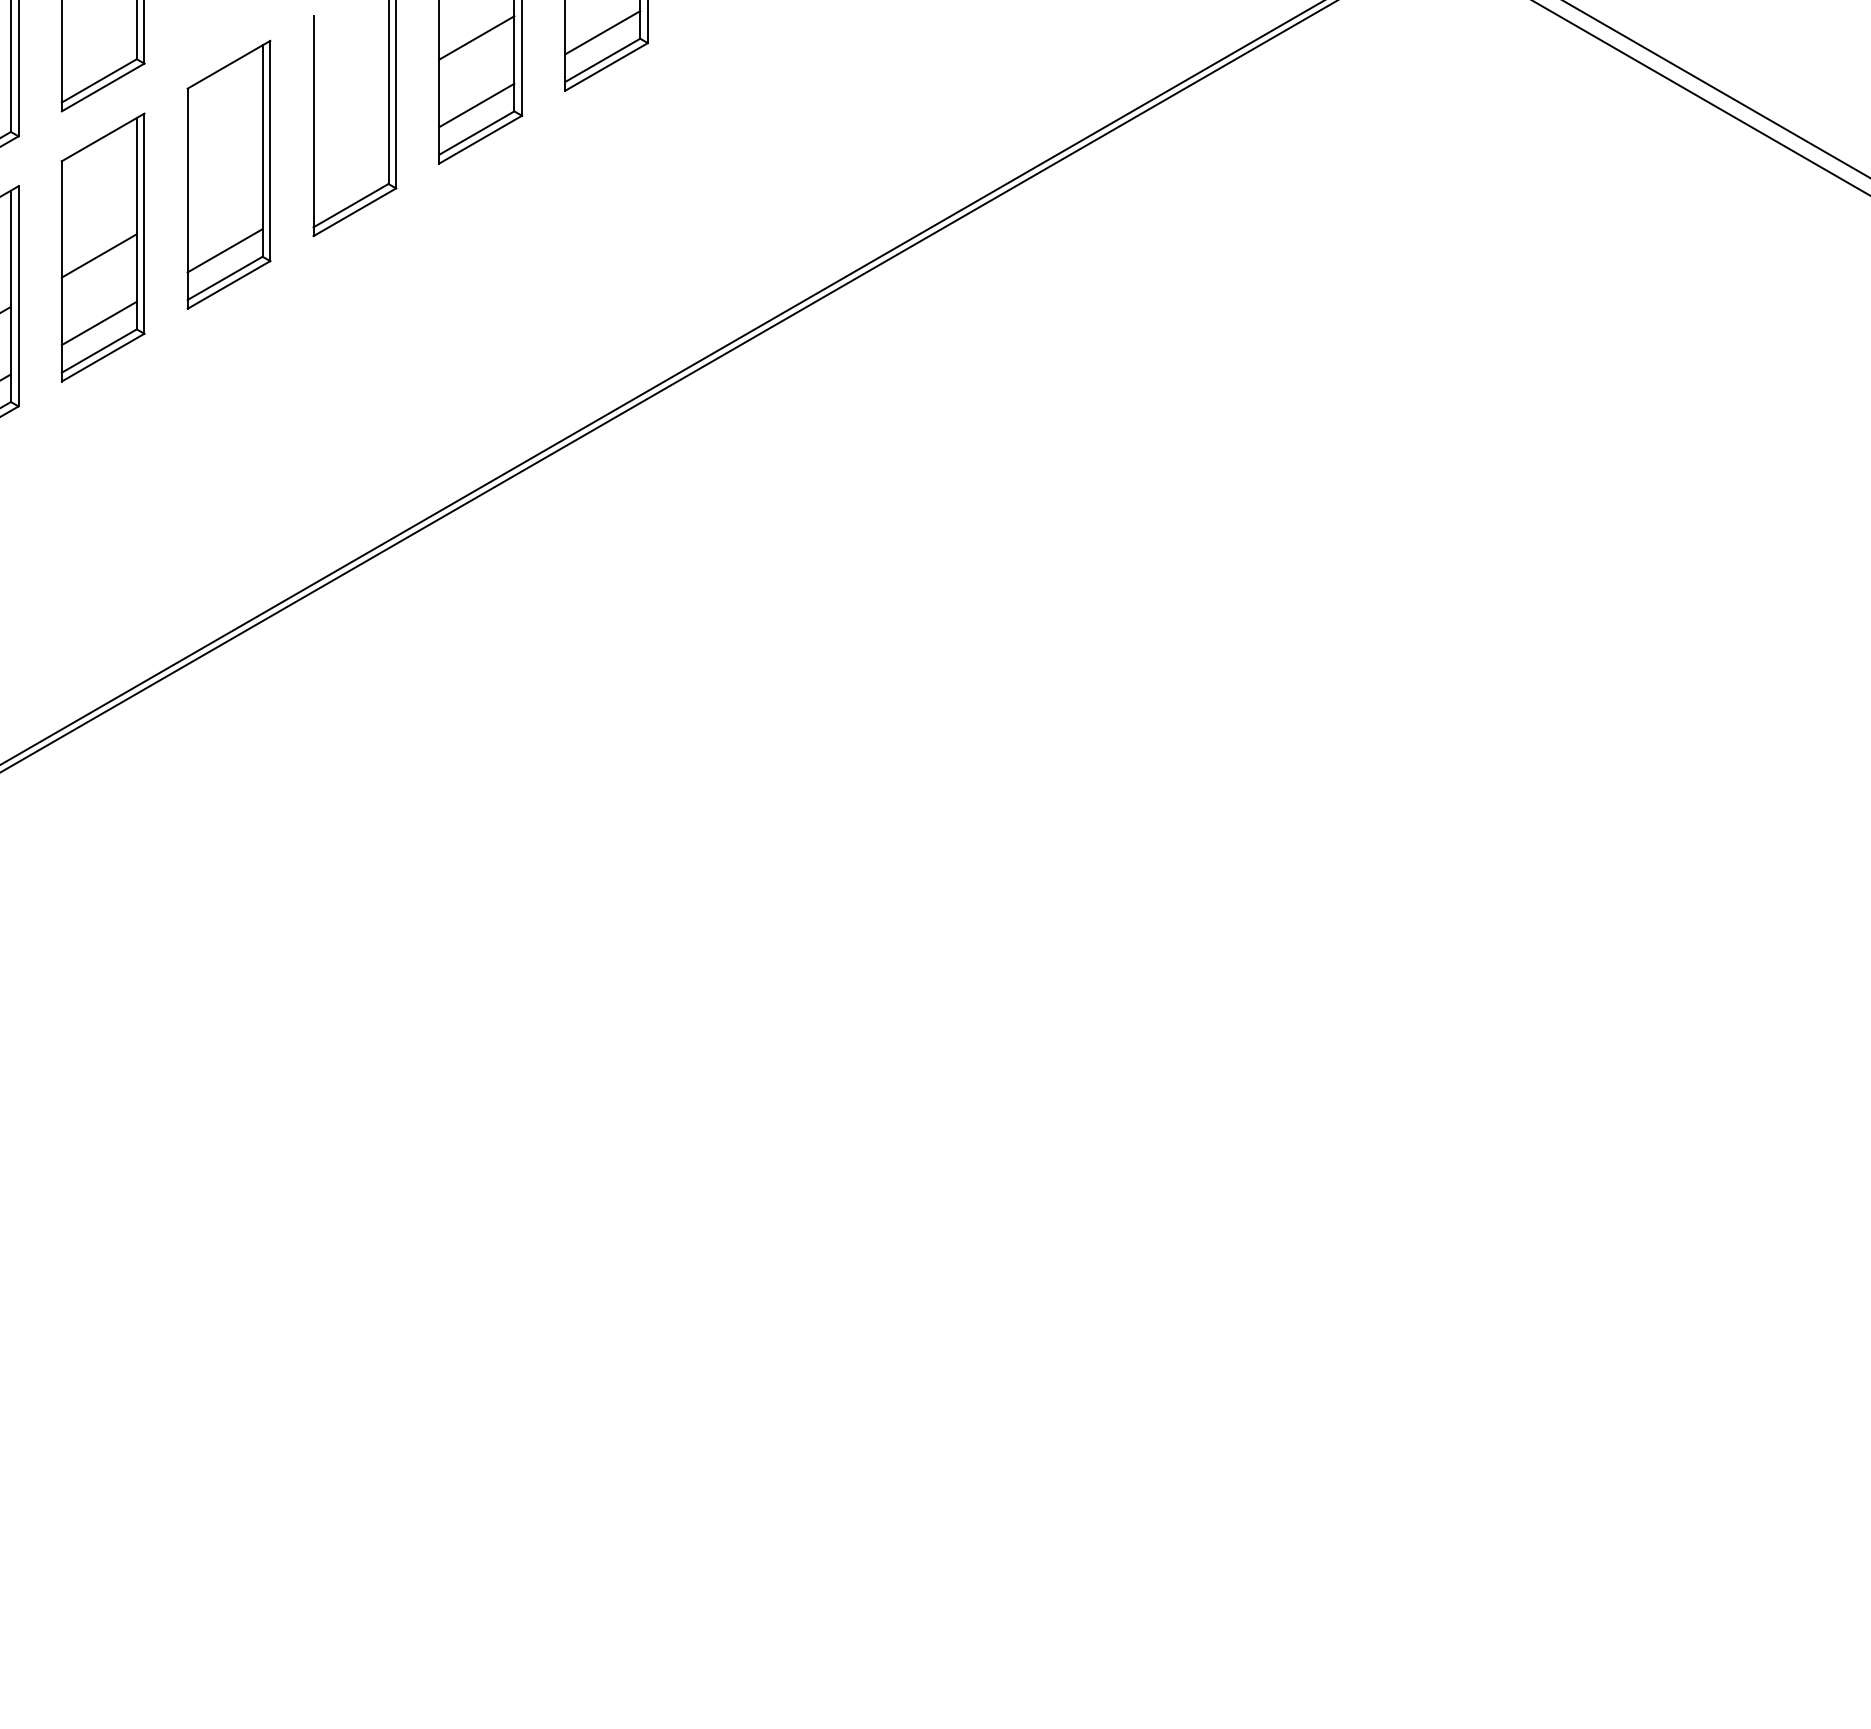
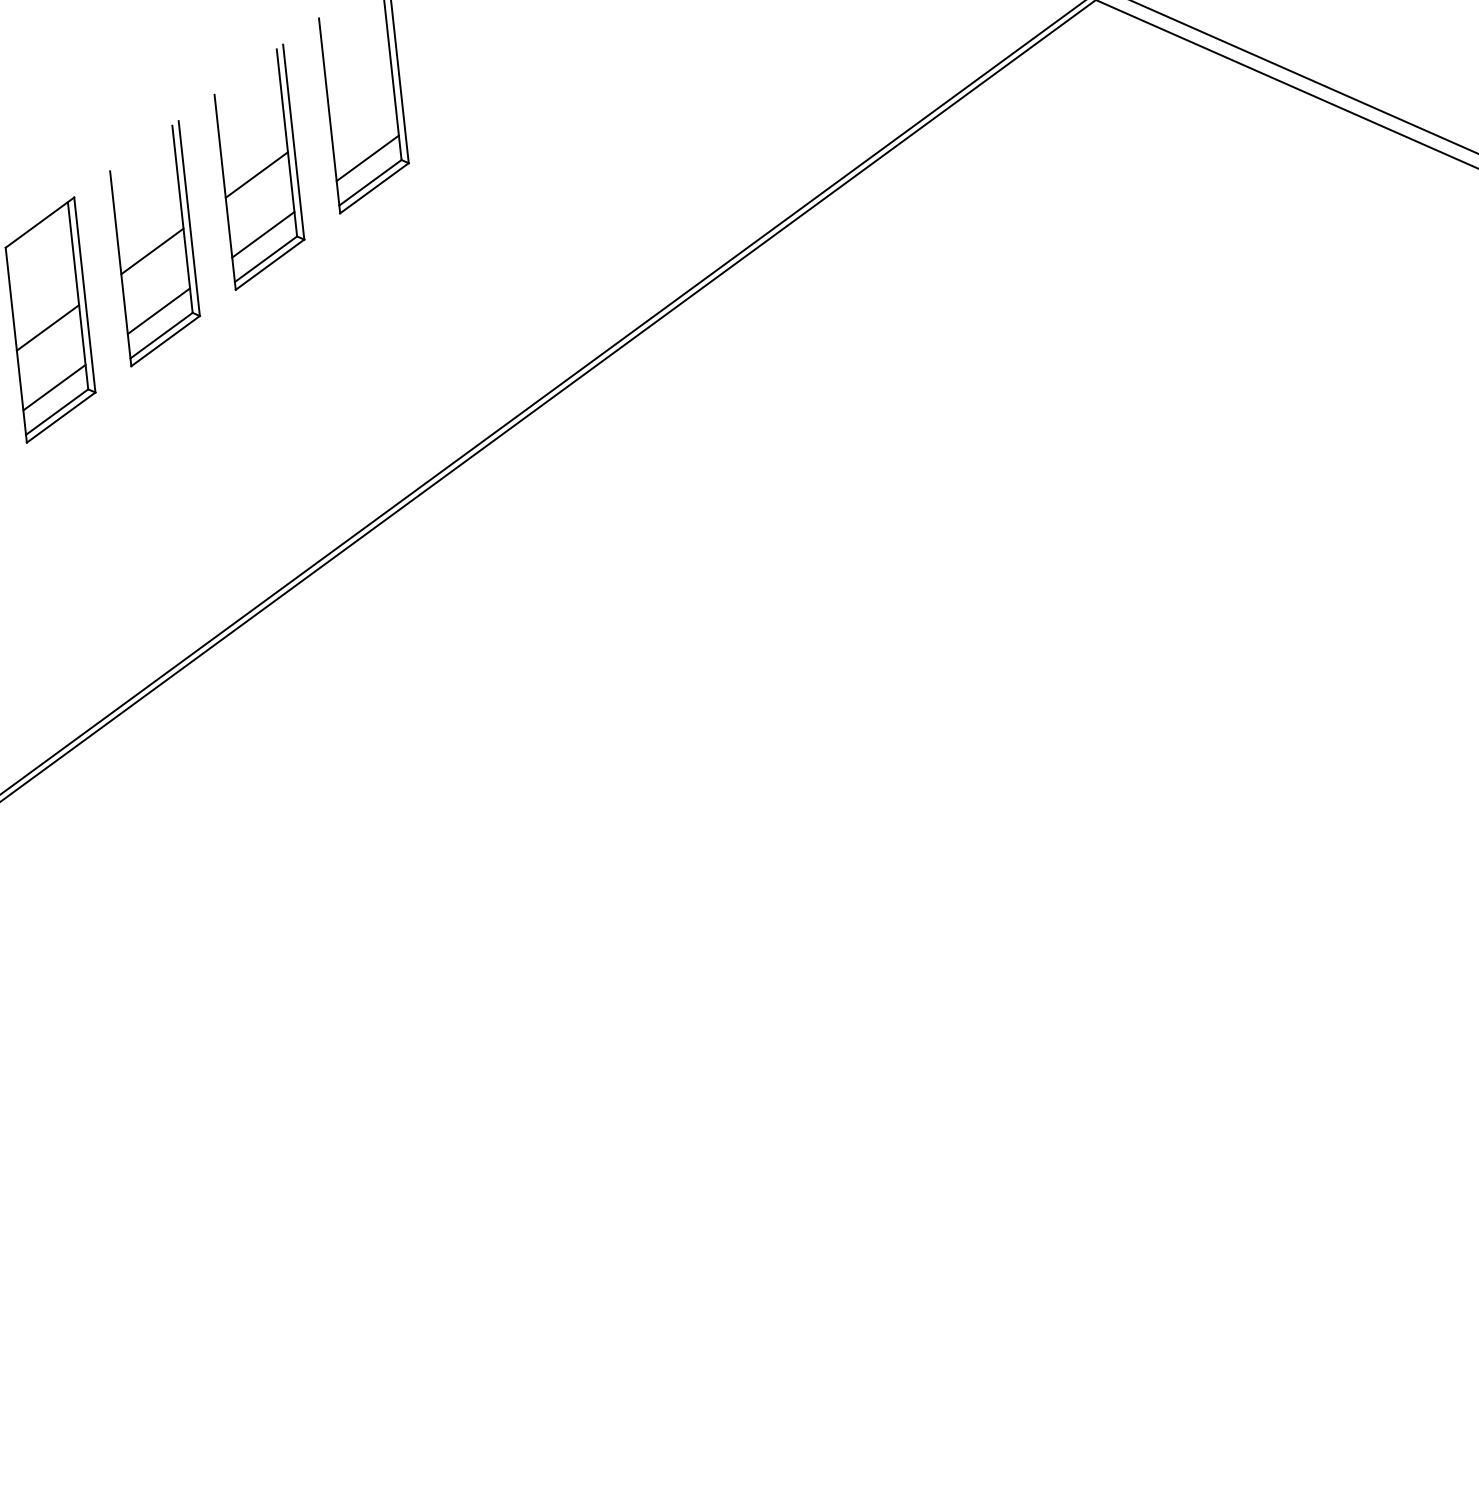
line: (350, 110) -> (151, 251), added
line: (350, 177) -> (158, 310), added
line: (224, 182) -> (47, 327), added

